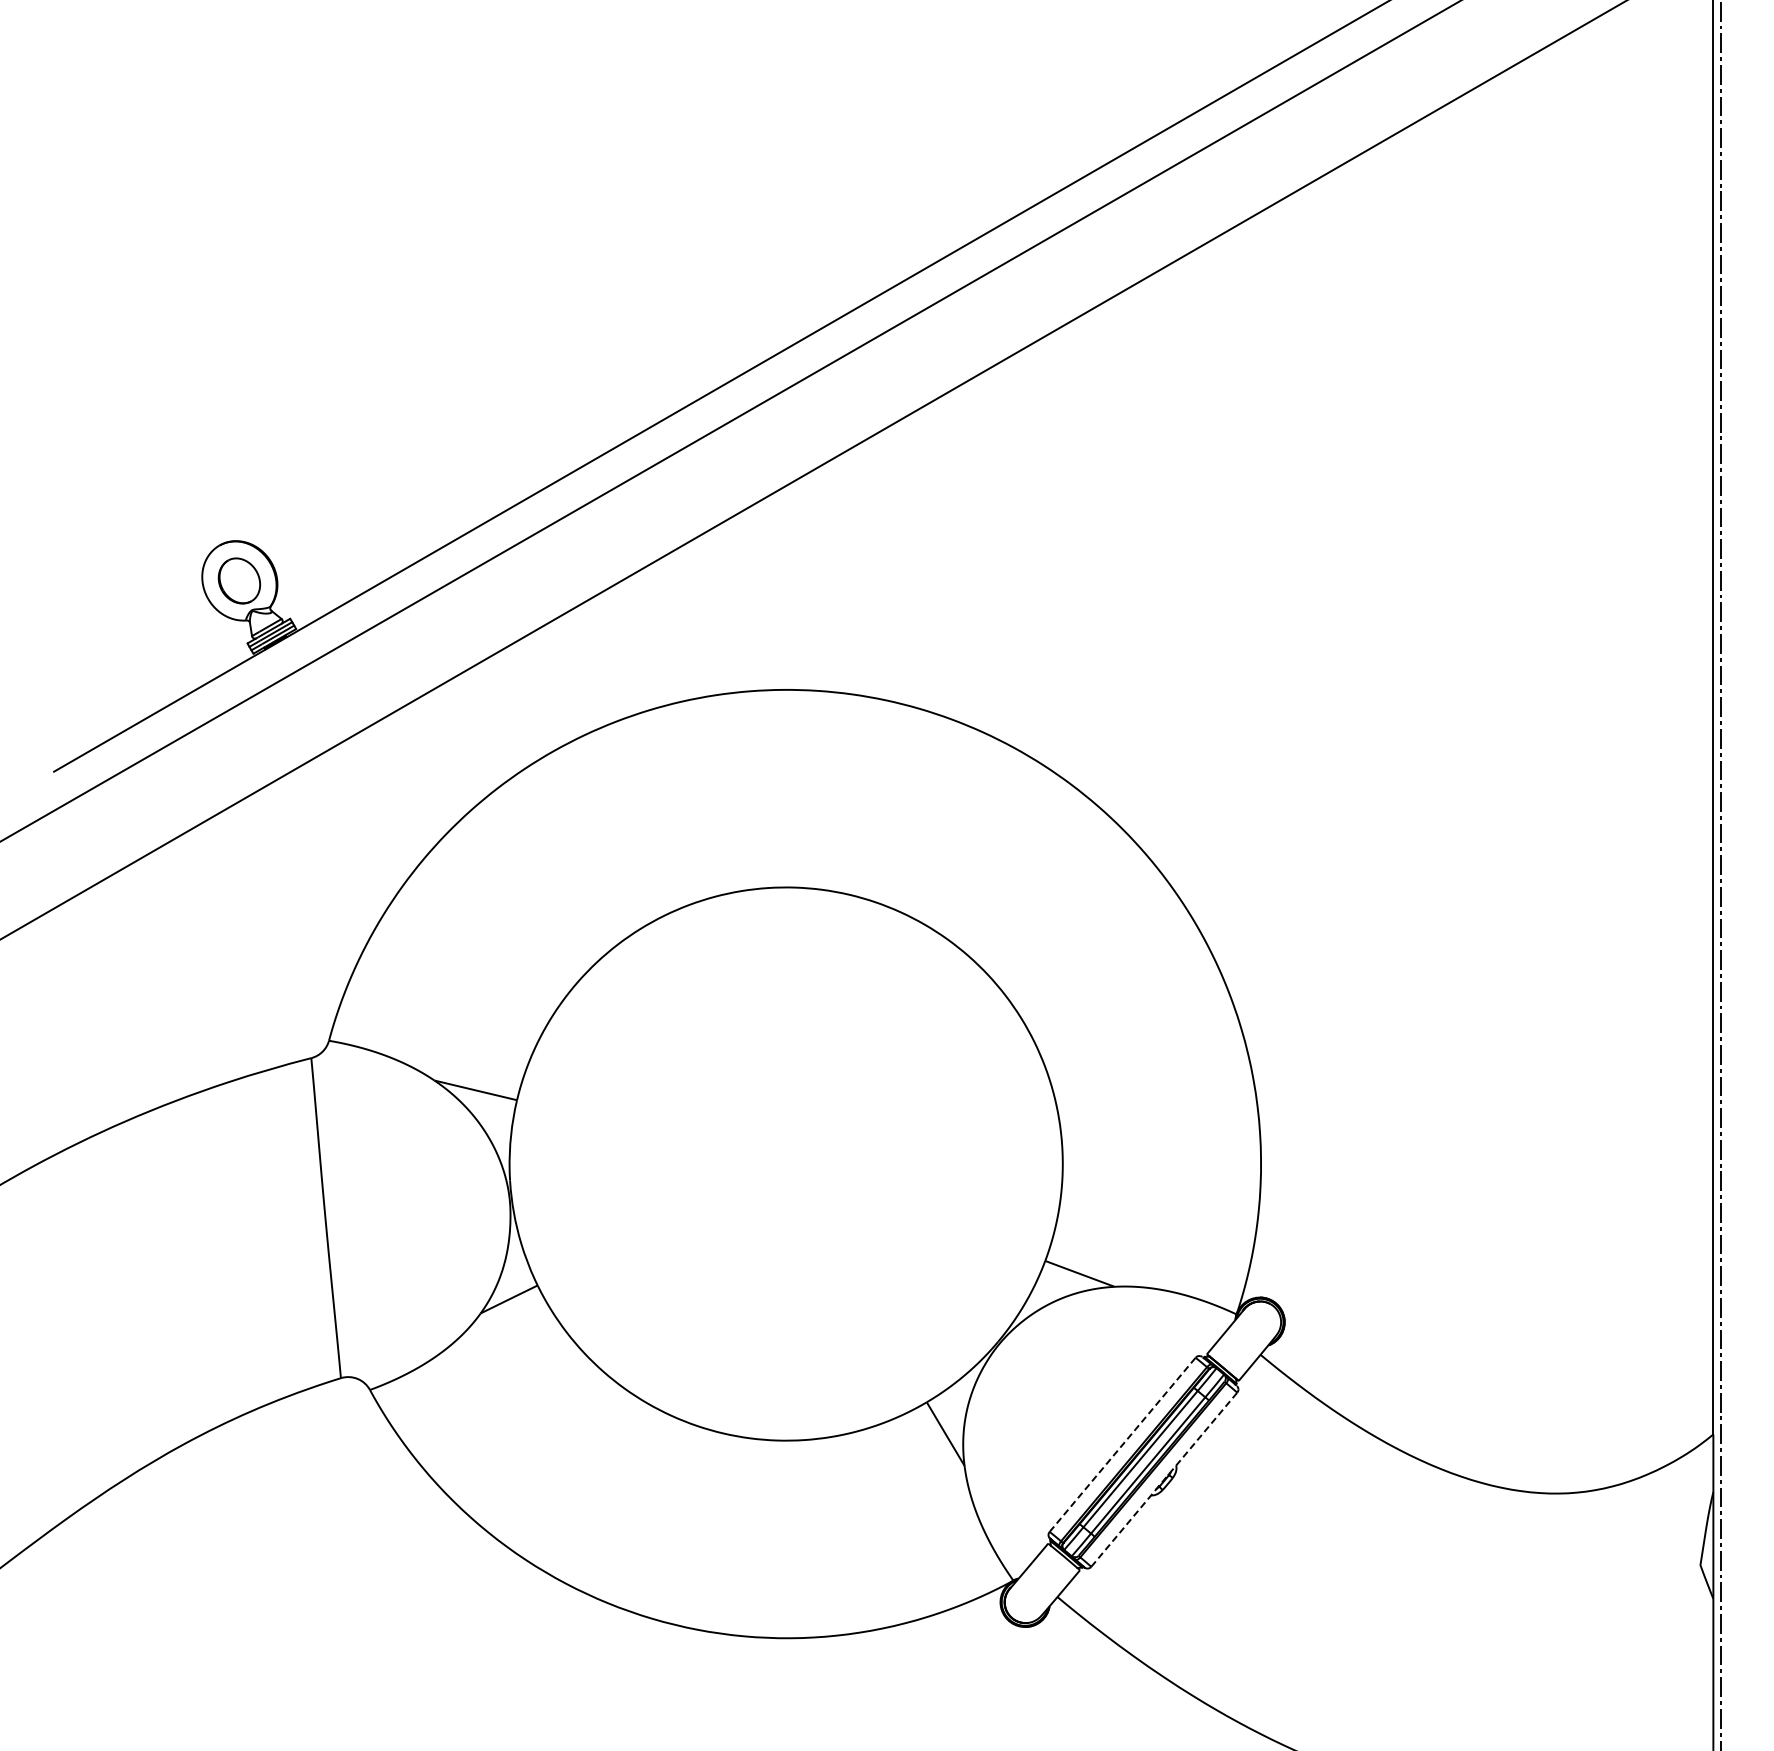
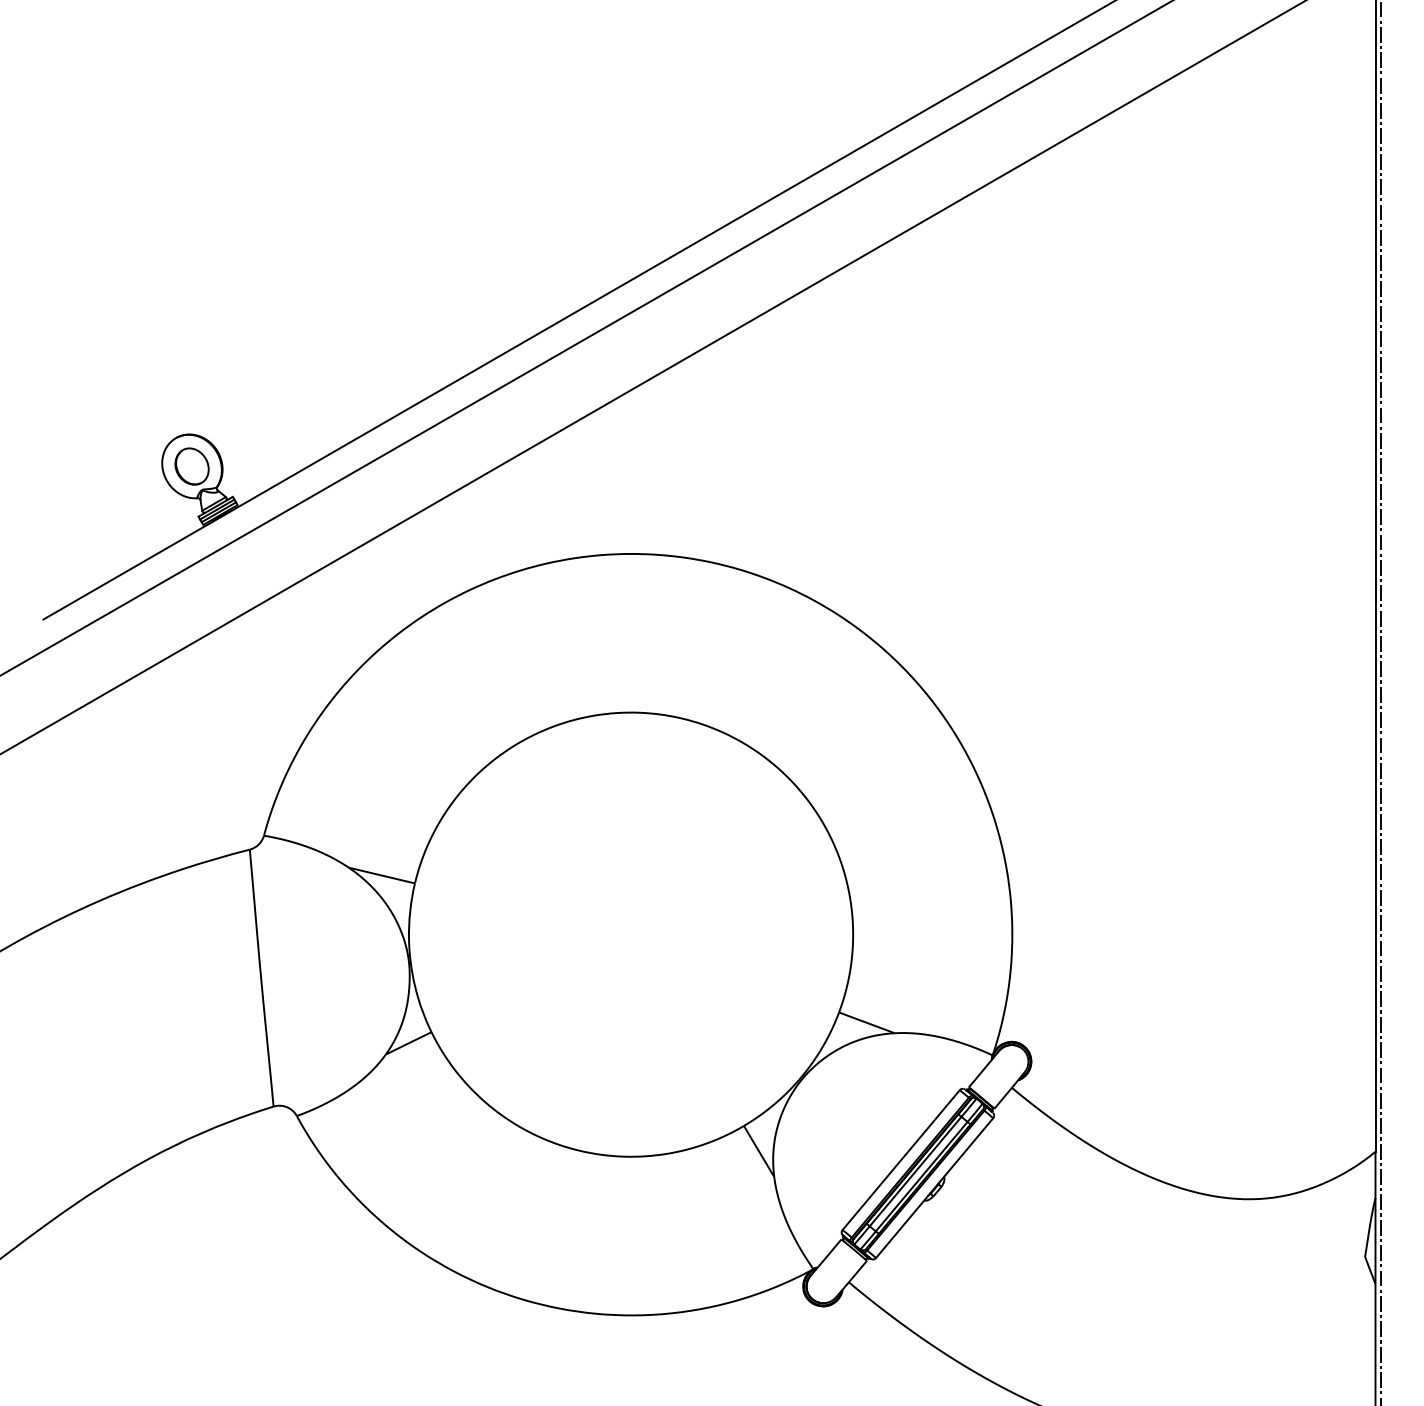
line: (1122, 1444) -> (901, 1159), dashed -> solid
line: (1164, 1479) -> (934, 1187), dashed -> solid

